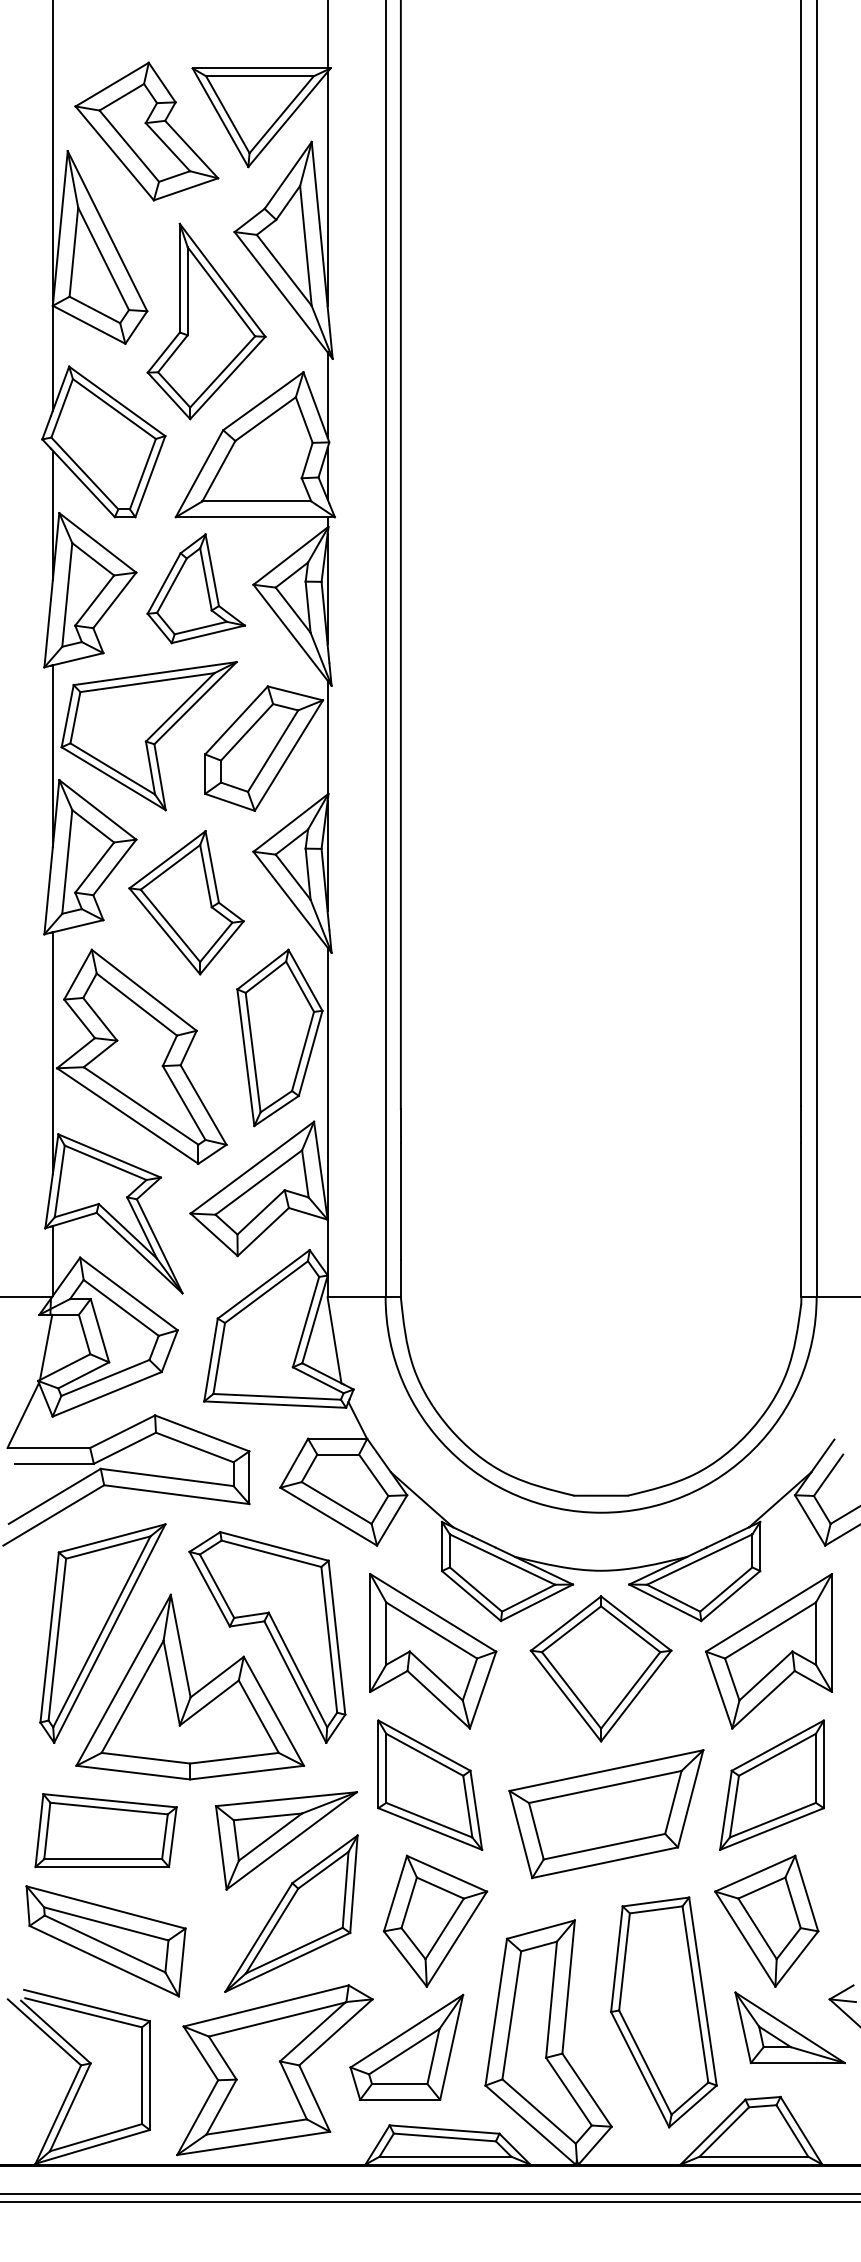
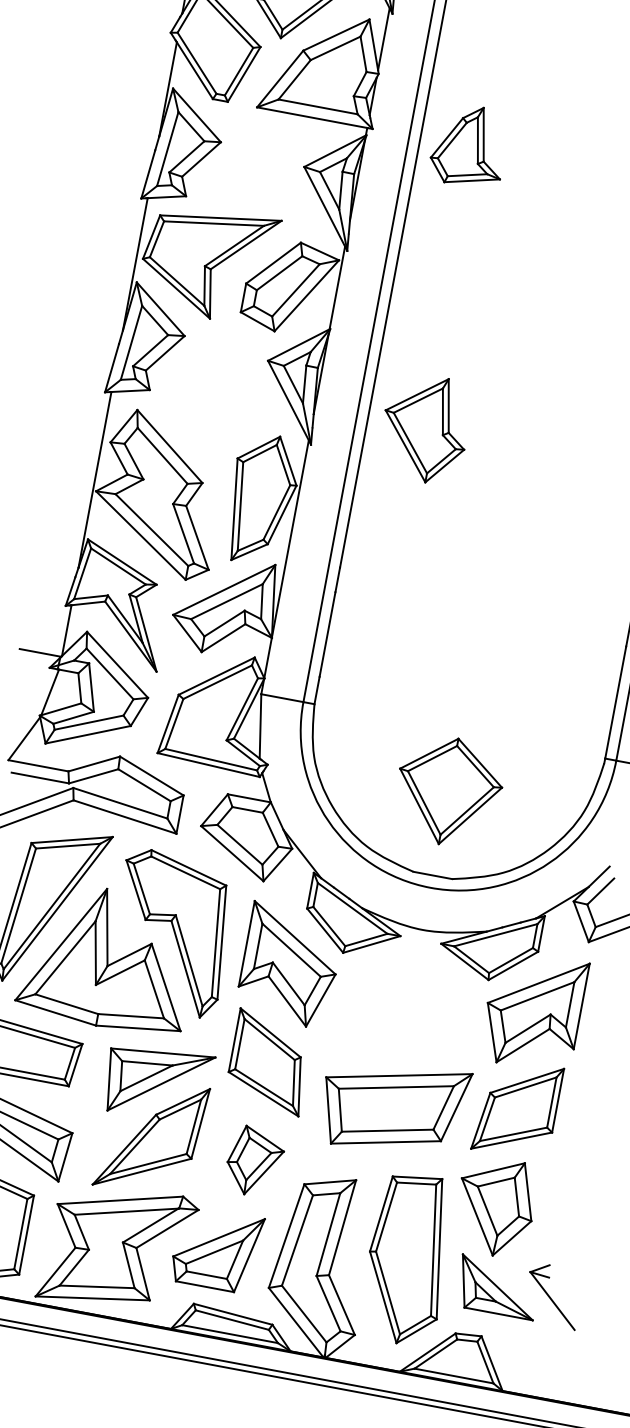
part: (195, 588) -> (469, 145), moved
part: (186, 902) -> (425, 428), moved
part: (600, 1668) -> (448, 791), moved
part: (435, 1920) -> (254, 1161), size x0.7

